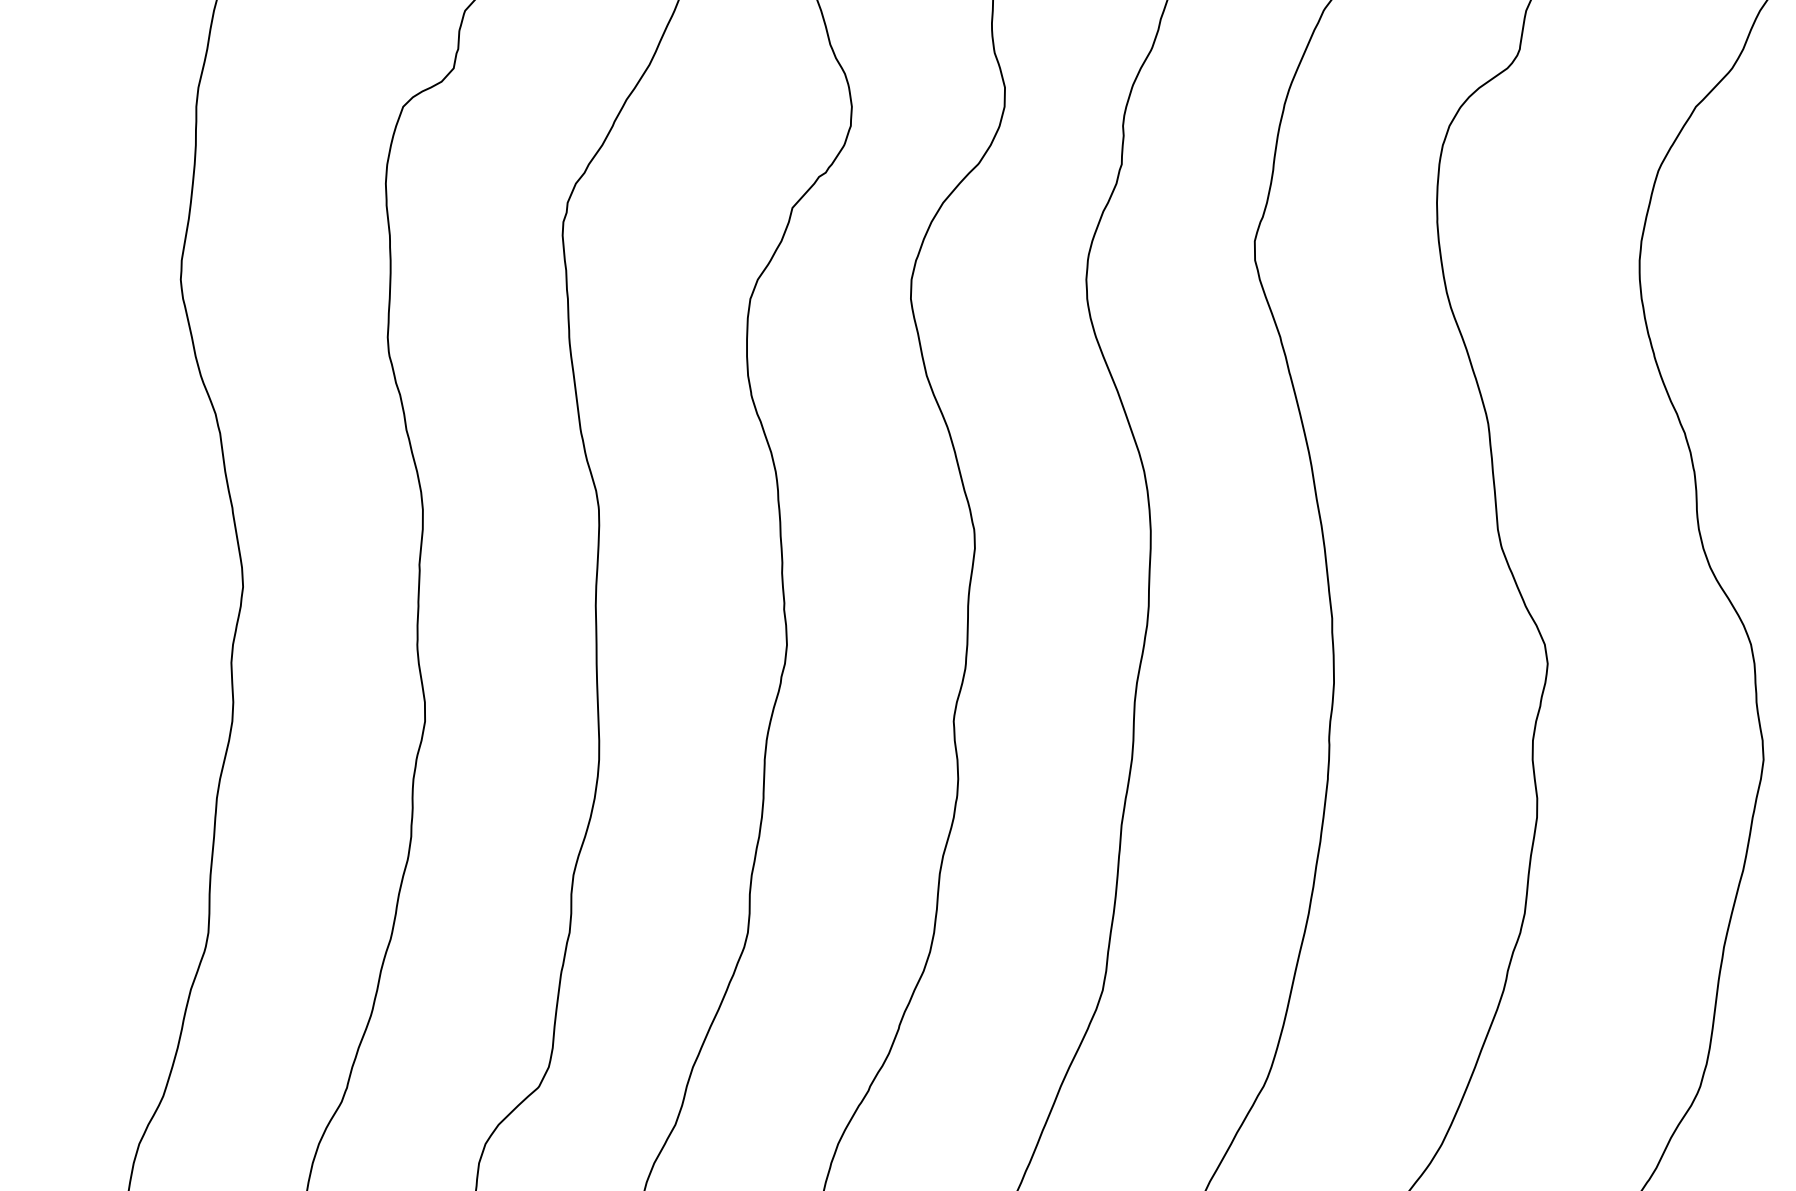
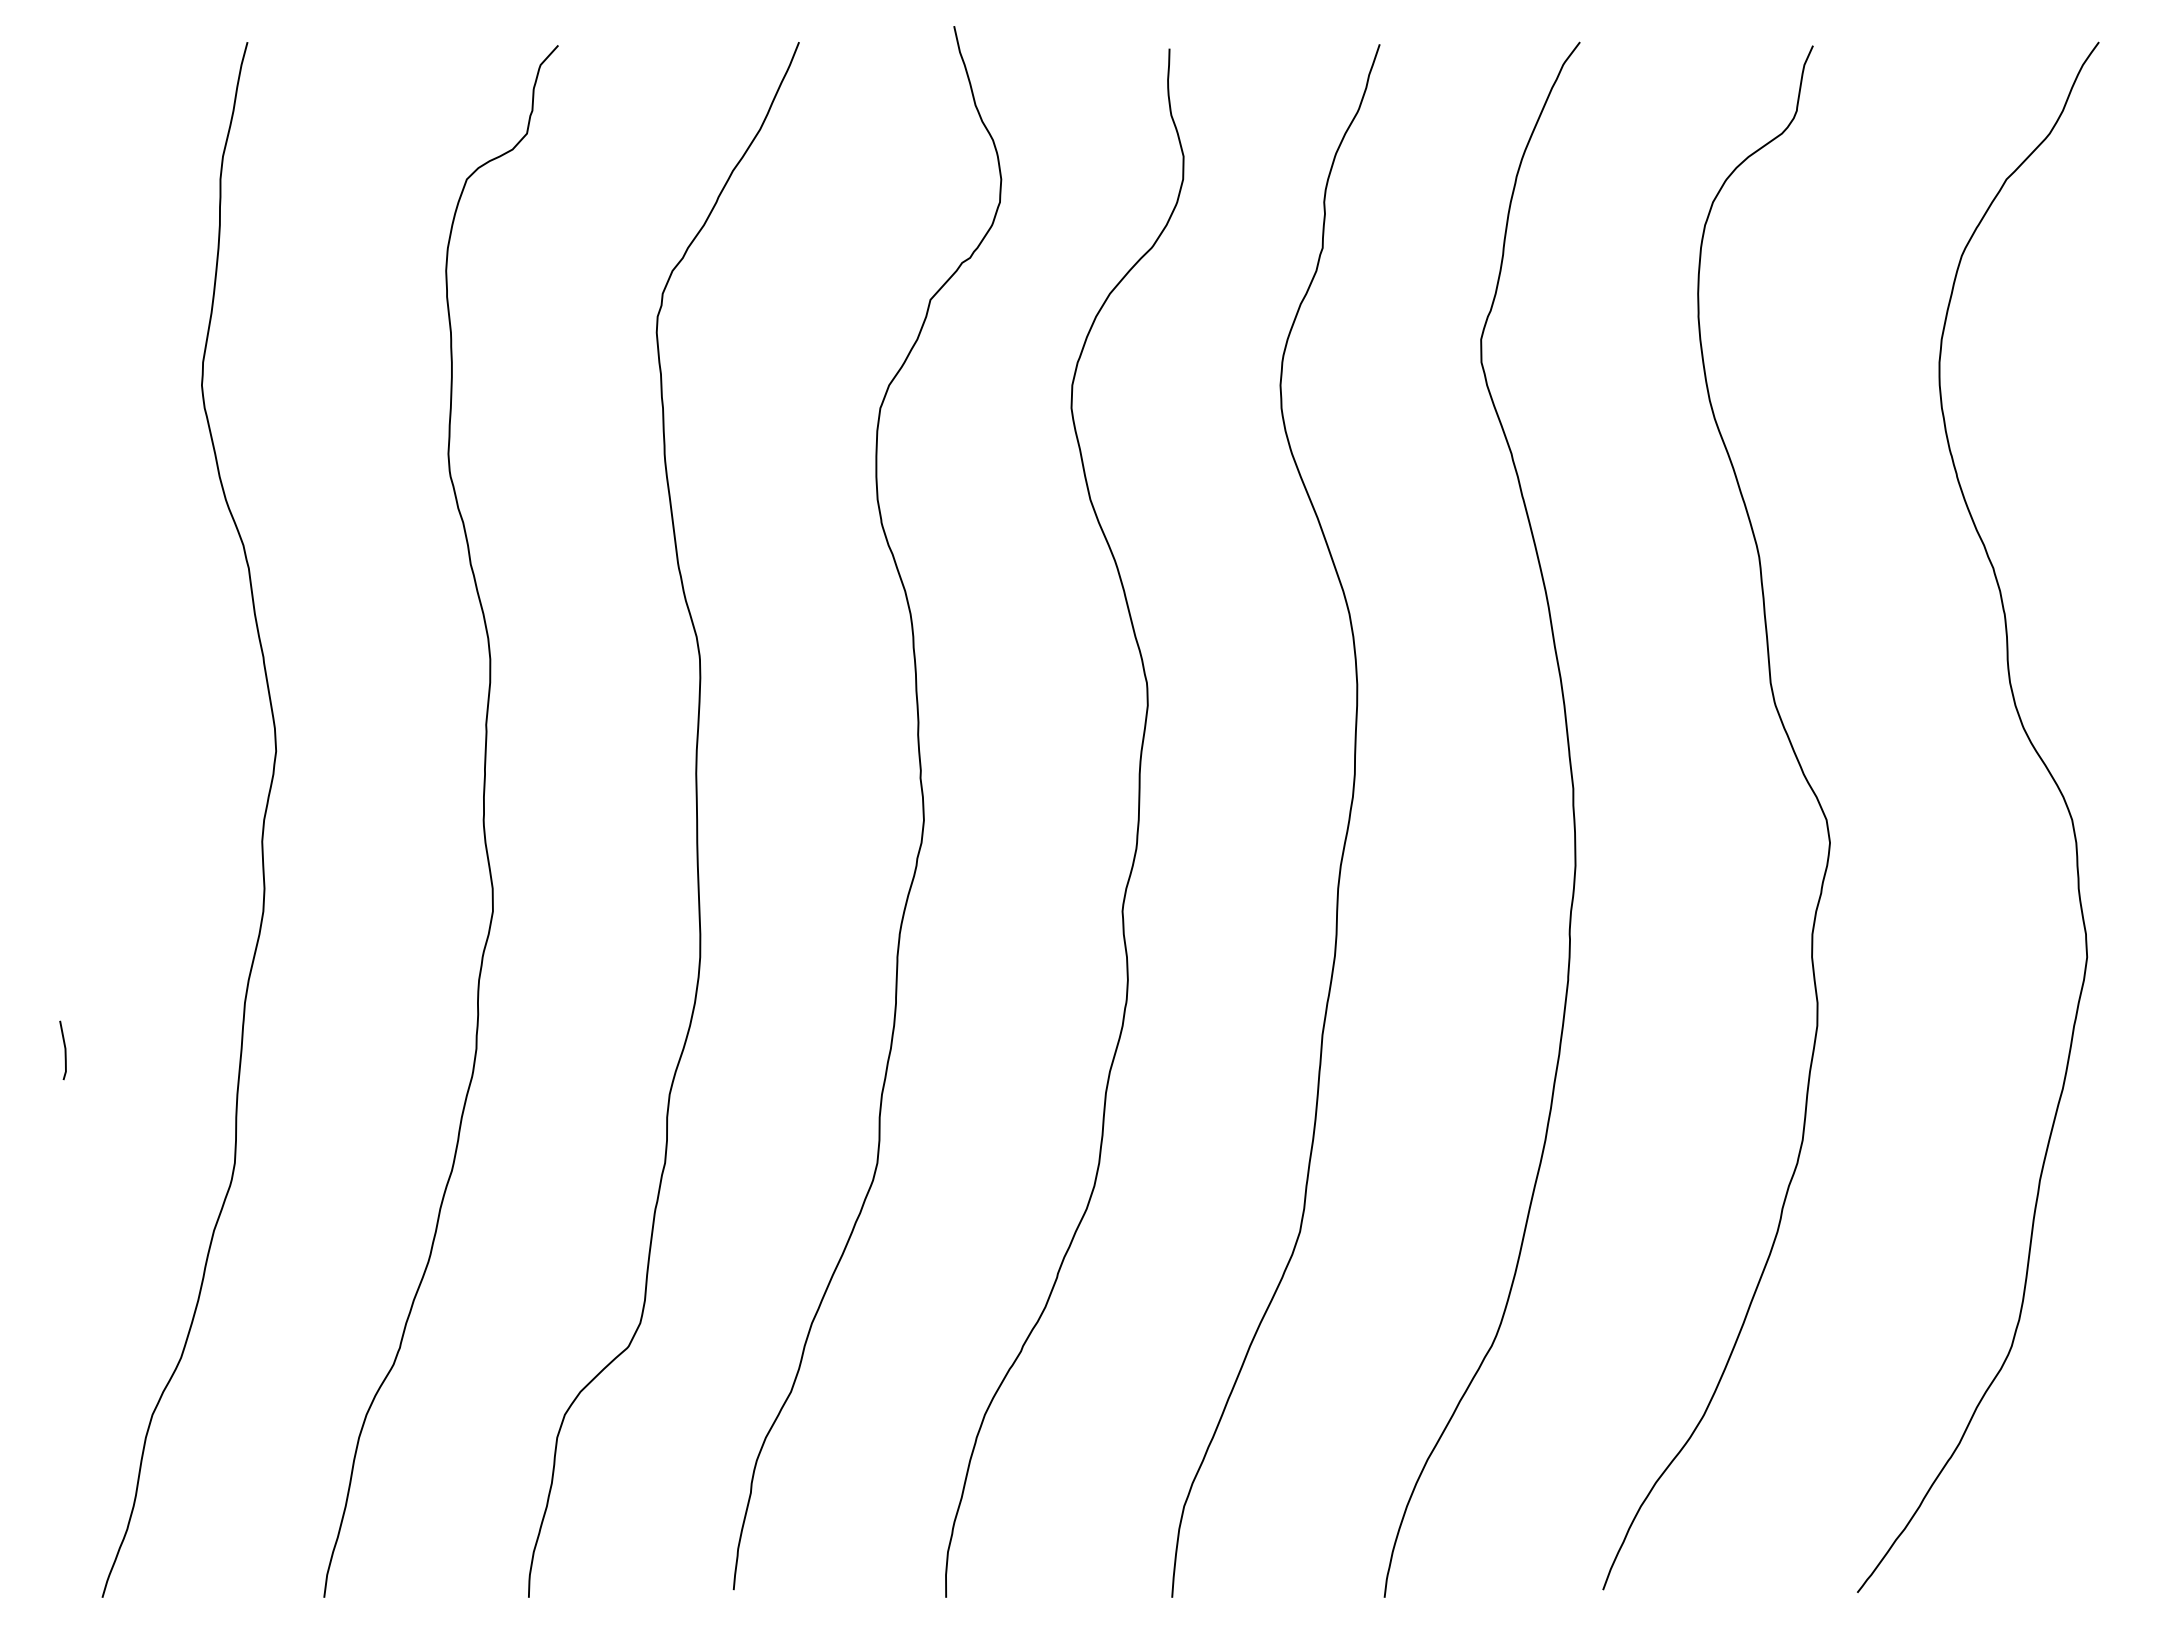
line: (65, 838) -> (64, 1050), added

